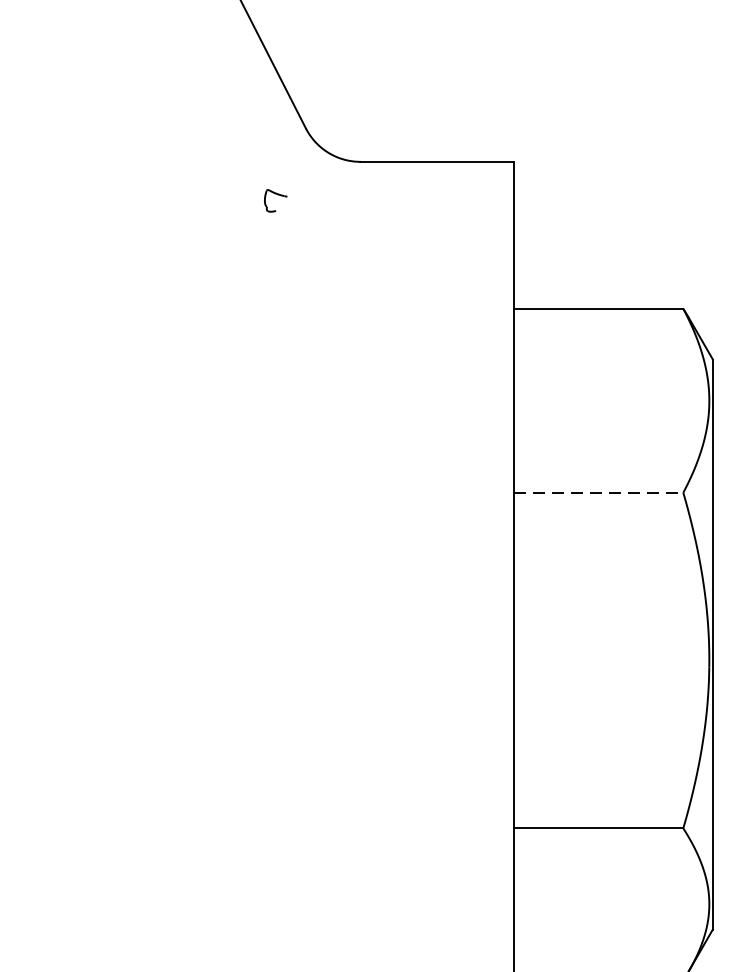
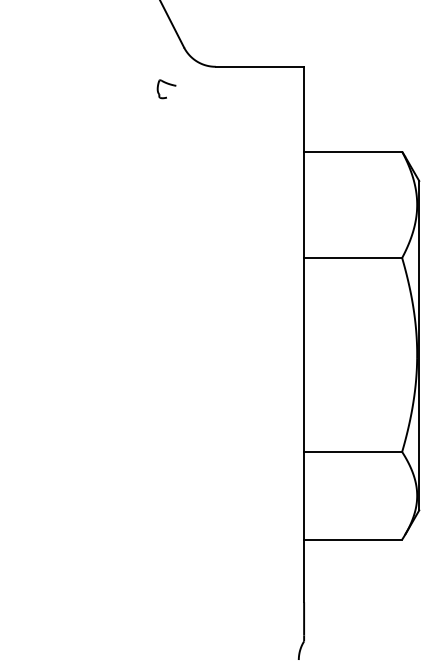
part: (275, 201) -> (166, 89), size x1.43
line: (599, 493) -> (353, 258), dashed -> solid

